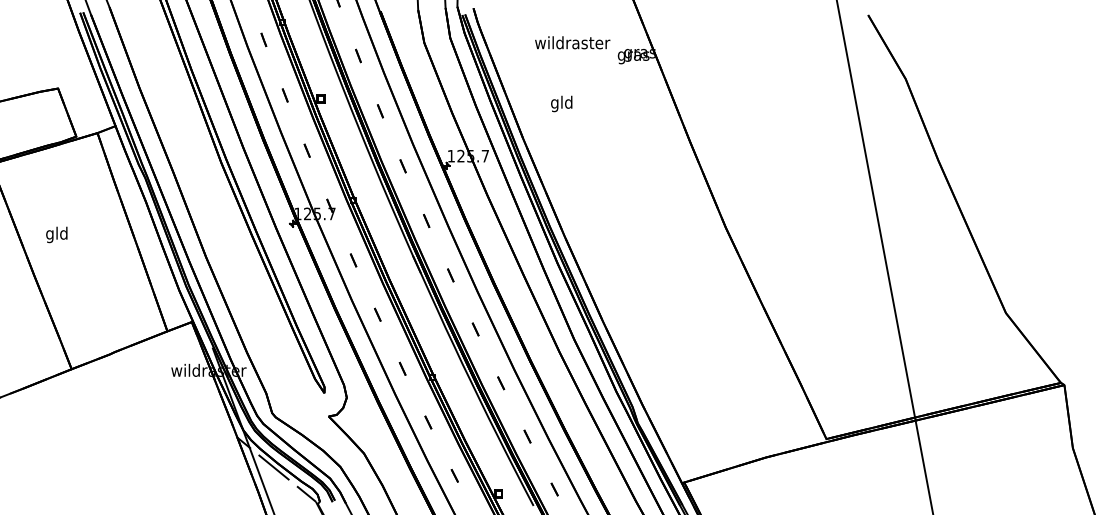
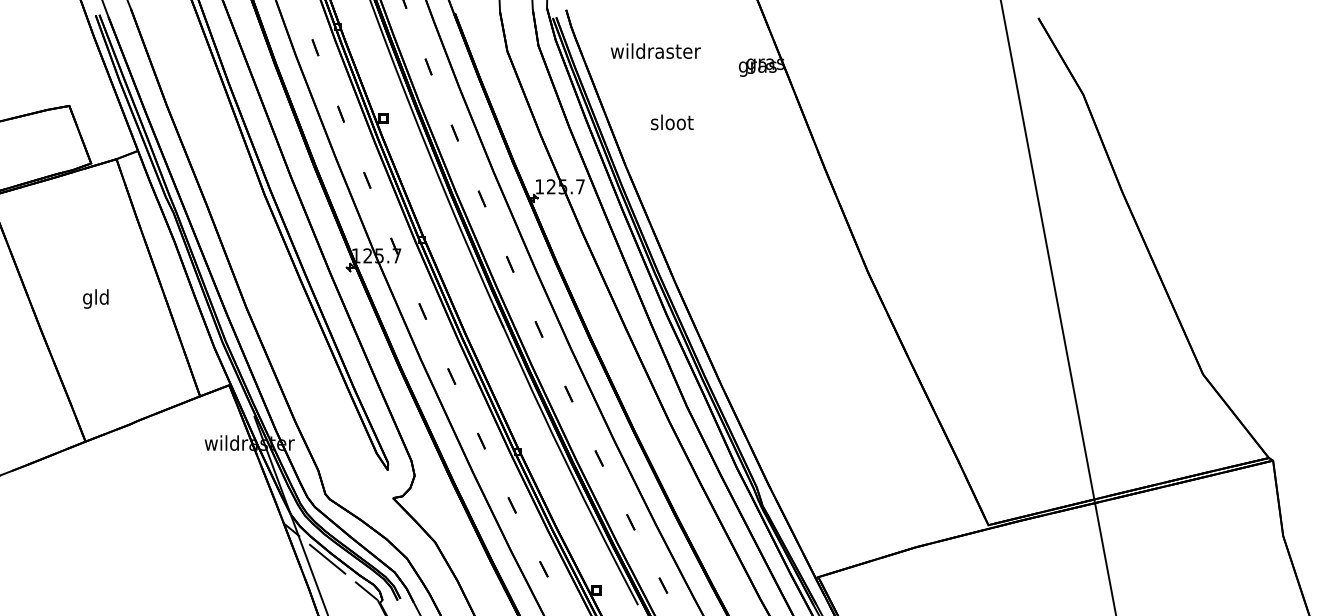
text: (572, 42) -> (655, 50), moved
text: (562, 104) -> (672, 124), gld -> sloot
text: (56, 234) -> (95, 298), moved

